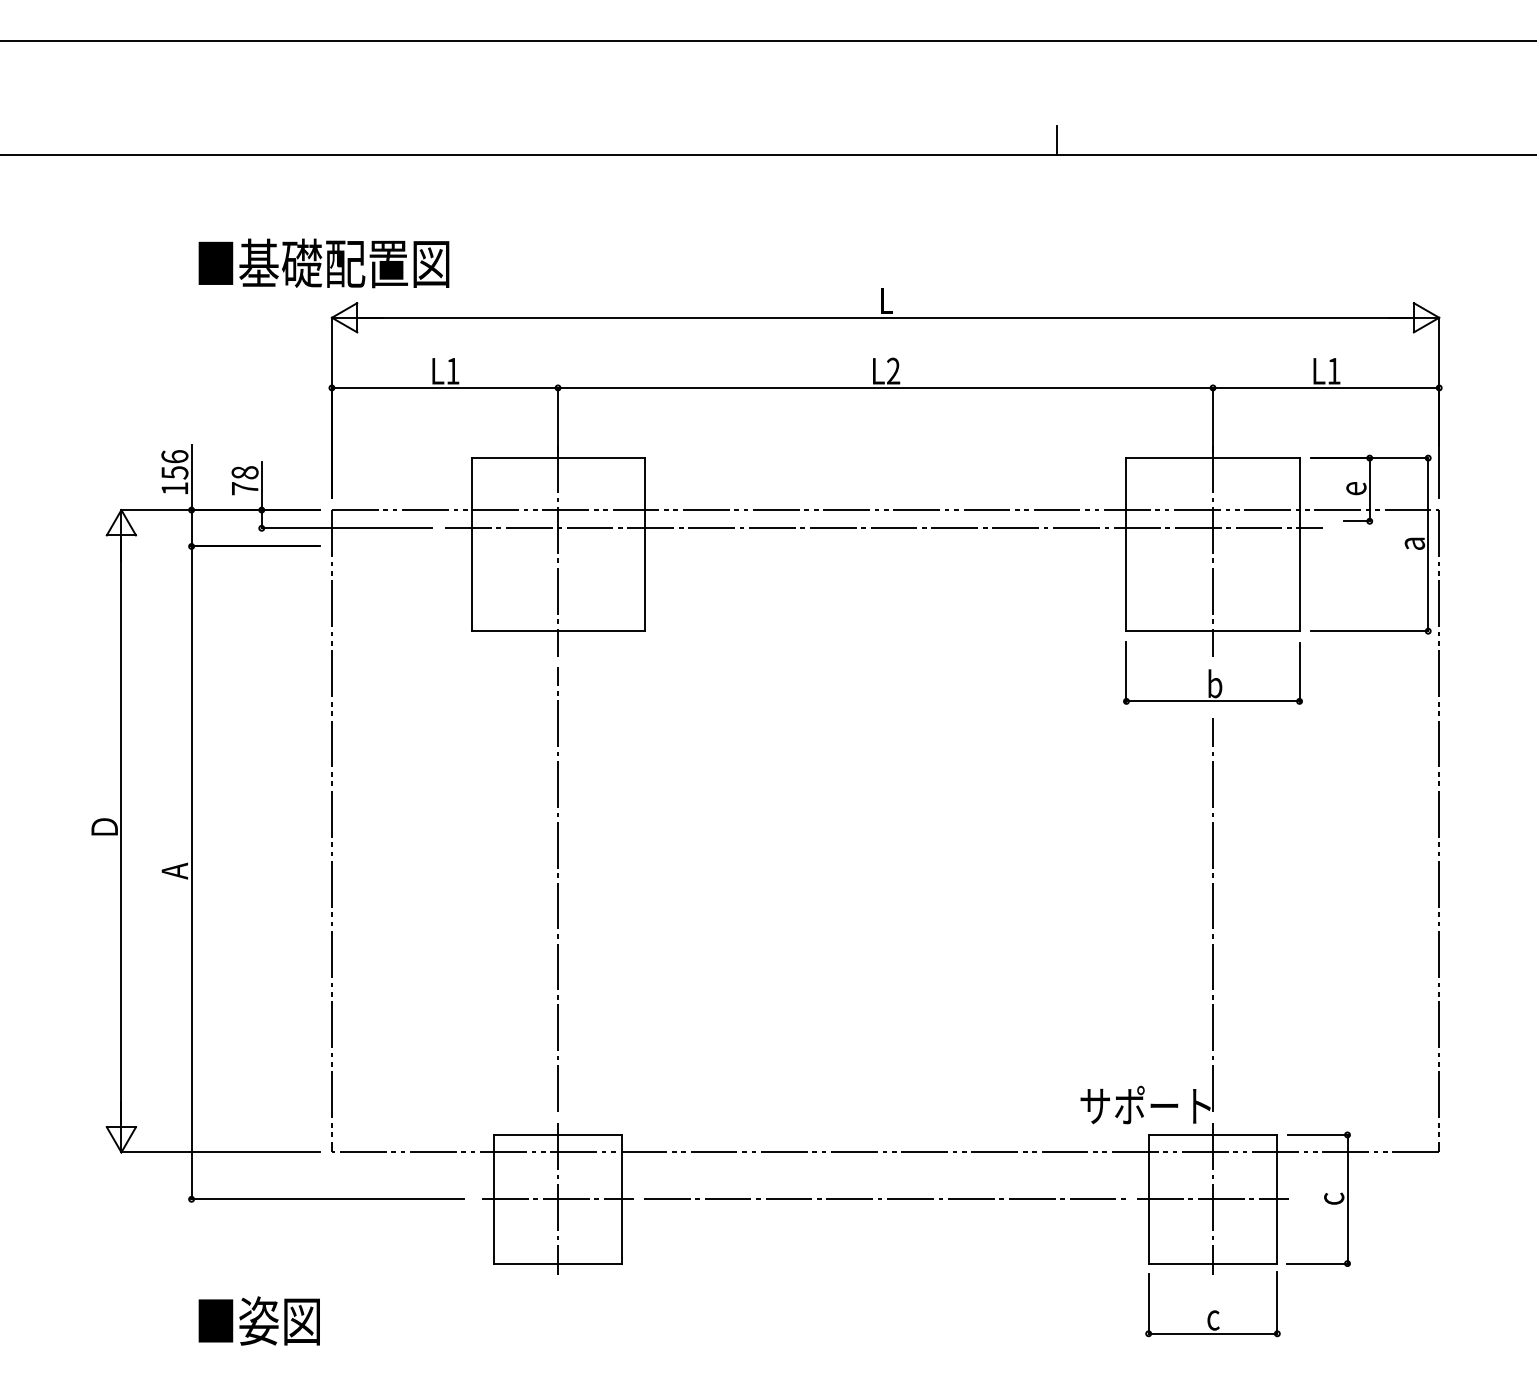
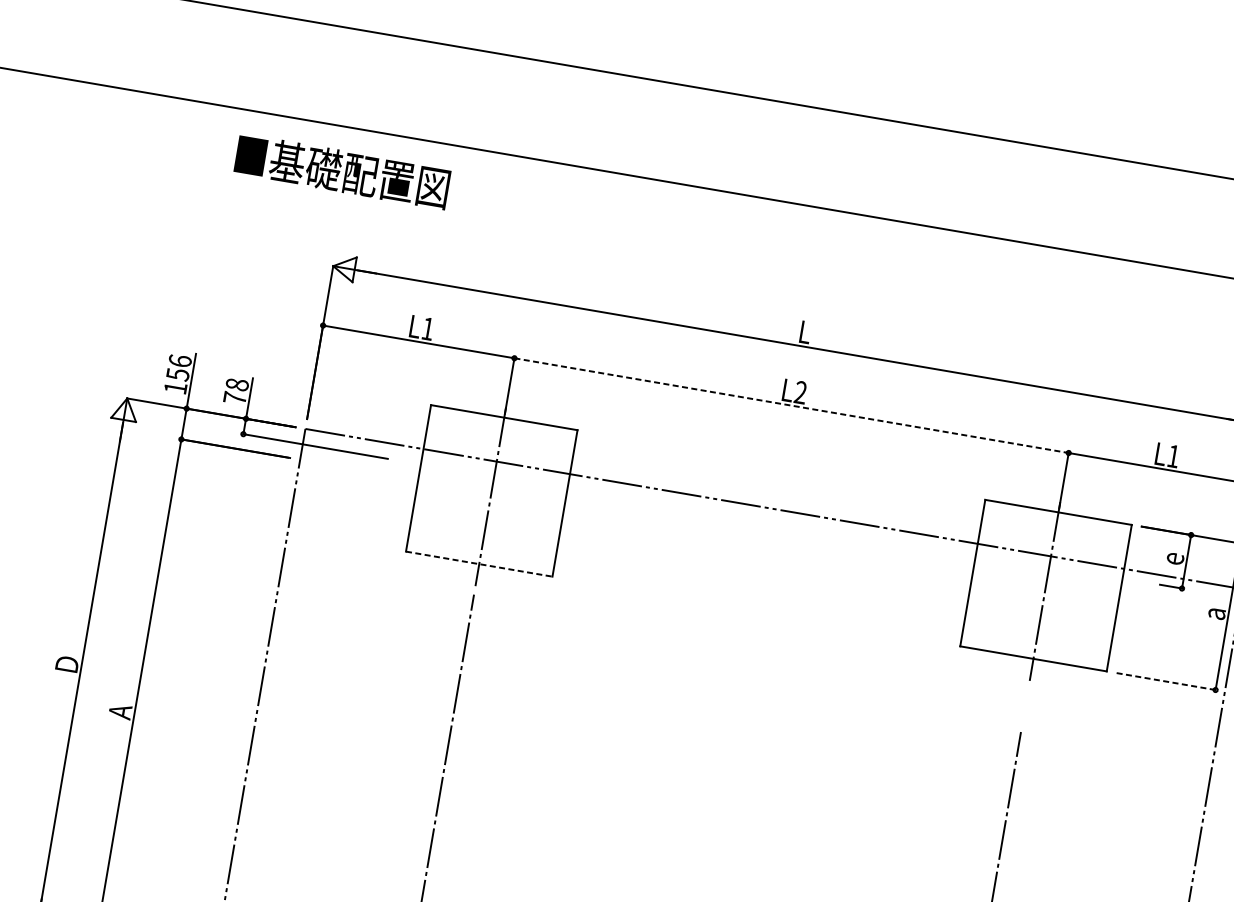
line: (1057, 140) -> (972, 221), removed
text: (323, 263) -> (342, 171), moved
line: (886, 387) -> (792, 405), solid -> dashed
line: (883, 528) -> (769, 524), removed
line: (558, 631) -> (479, 564), solid -> dashed
line: (1369, 631) -> (1165, 681), solid -> dashed
part: (1212, 672) -> (1027, 693), removed

